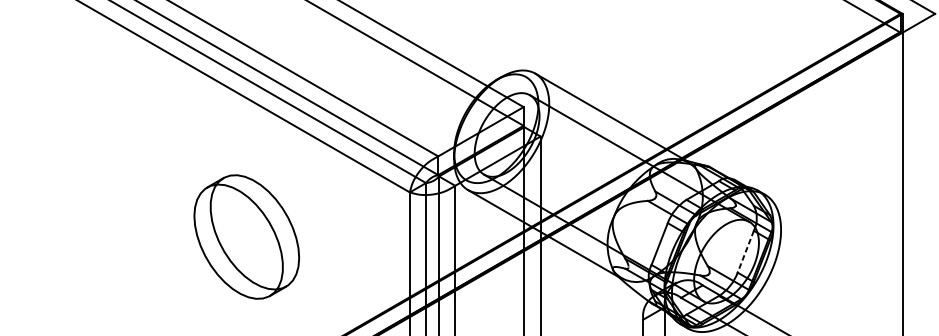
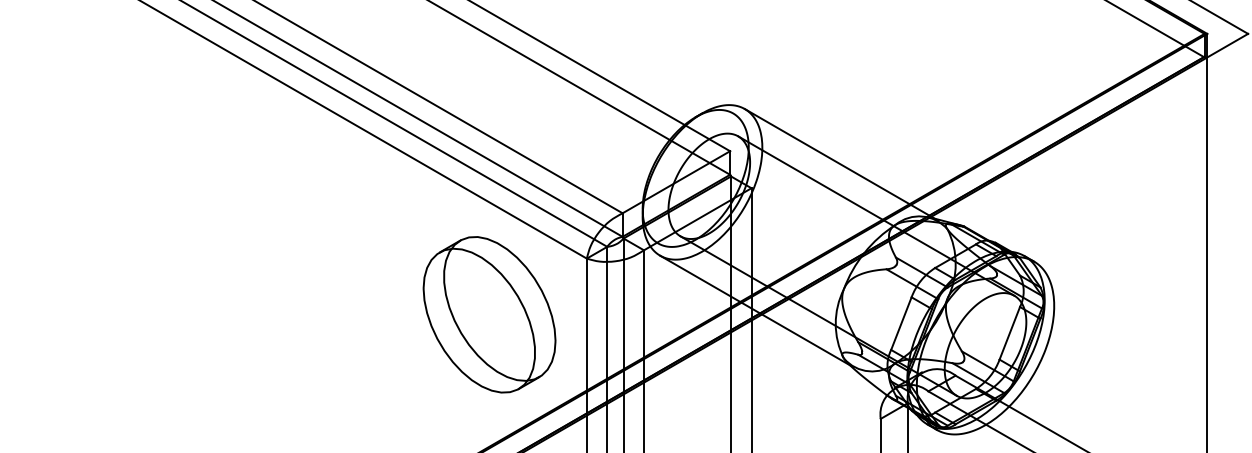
part: (246, 236) -> (489, 314), moved
line: (745, 251) -> (1009, 333), dashed -> solid

